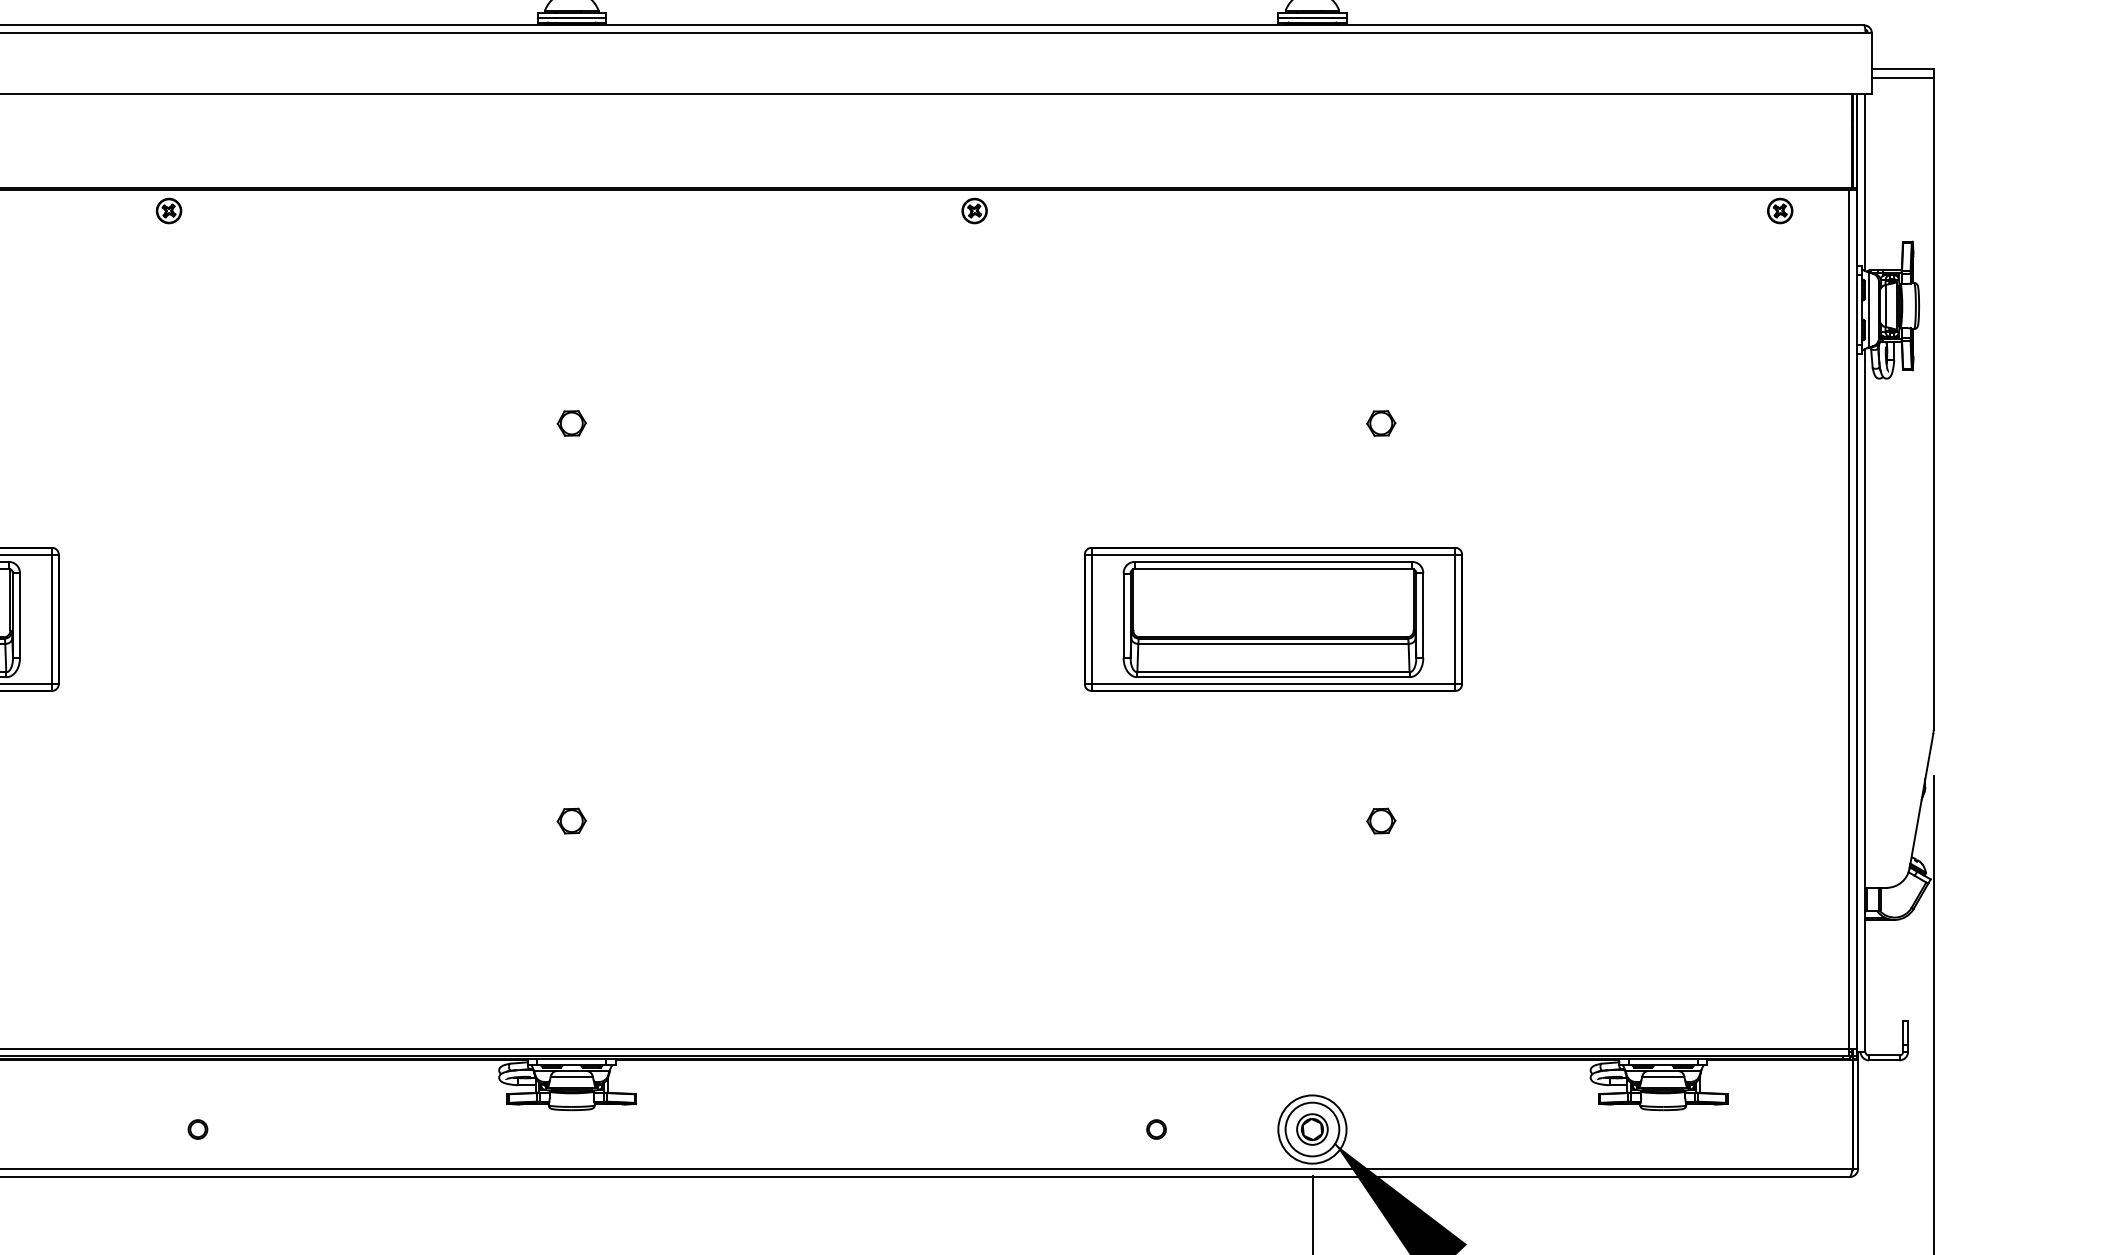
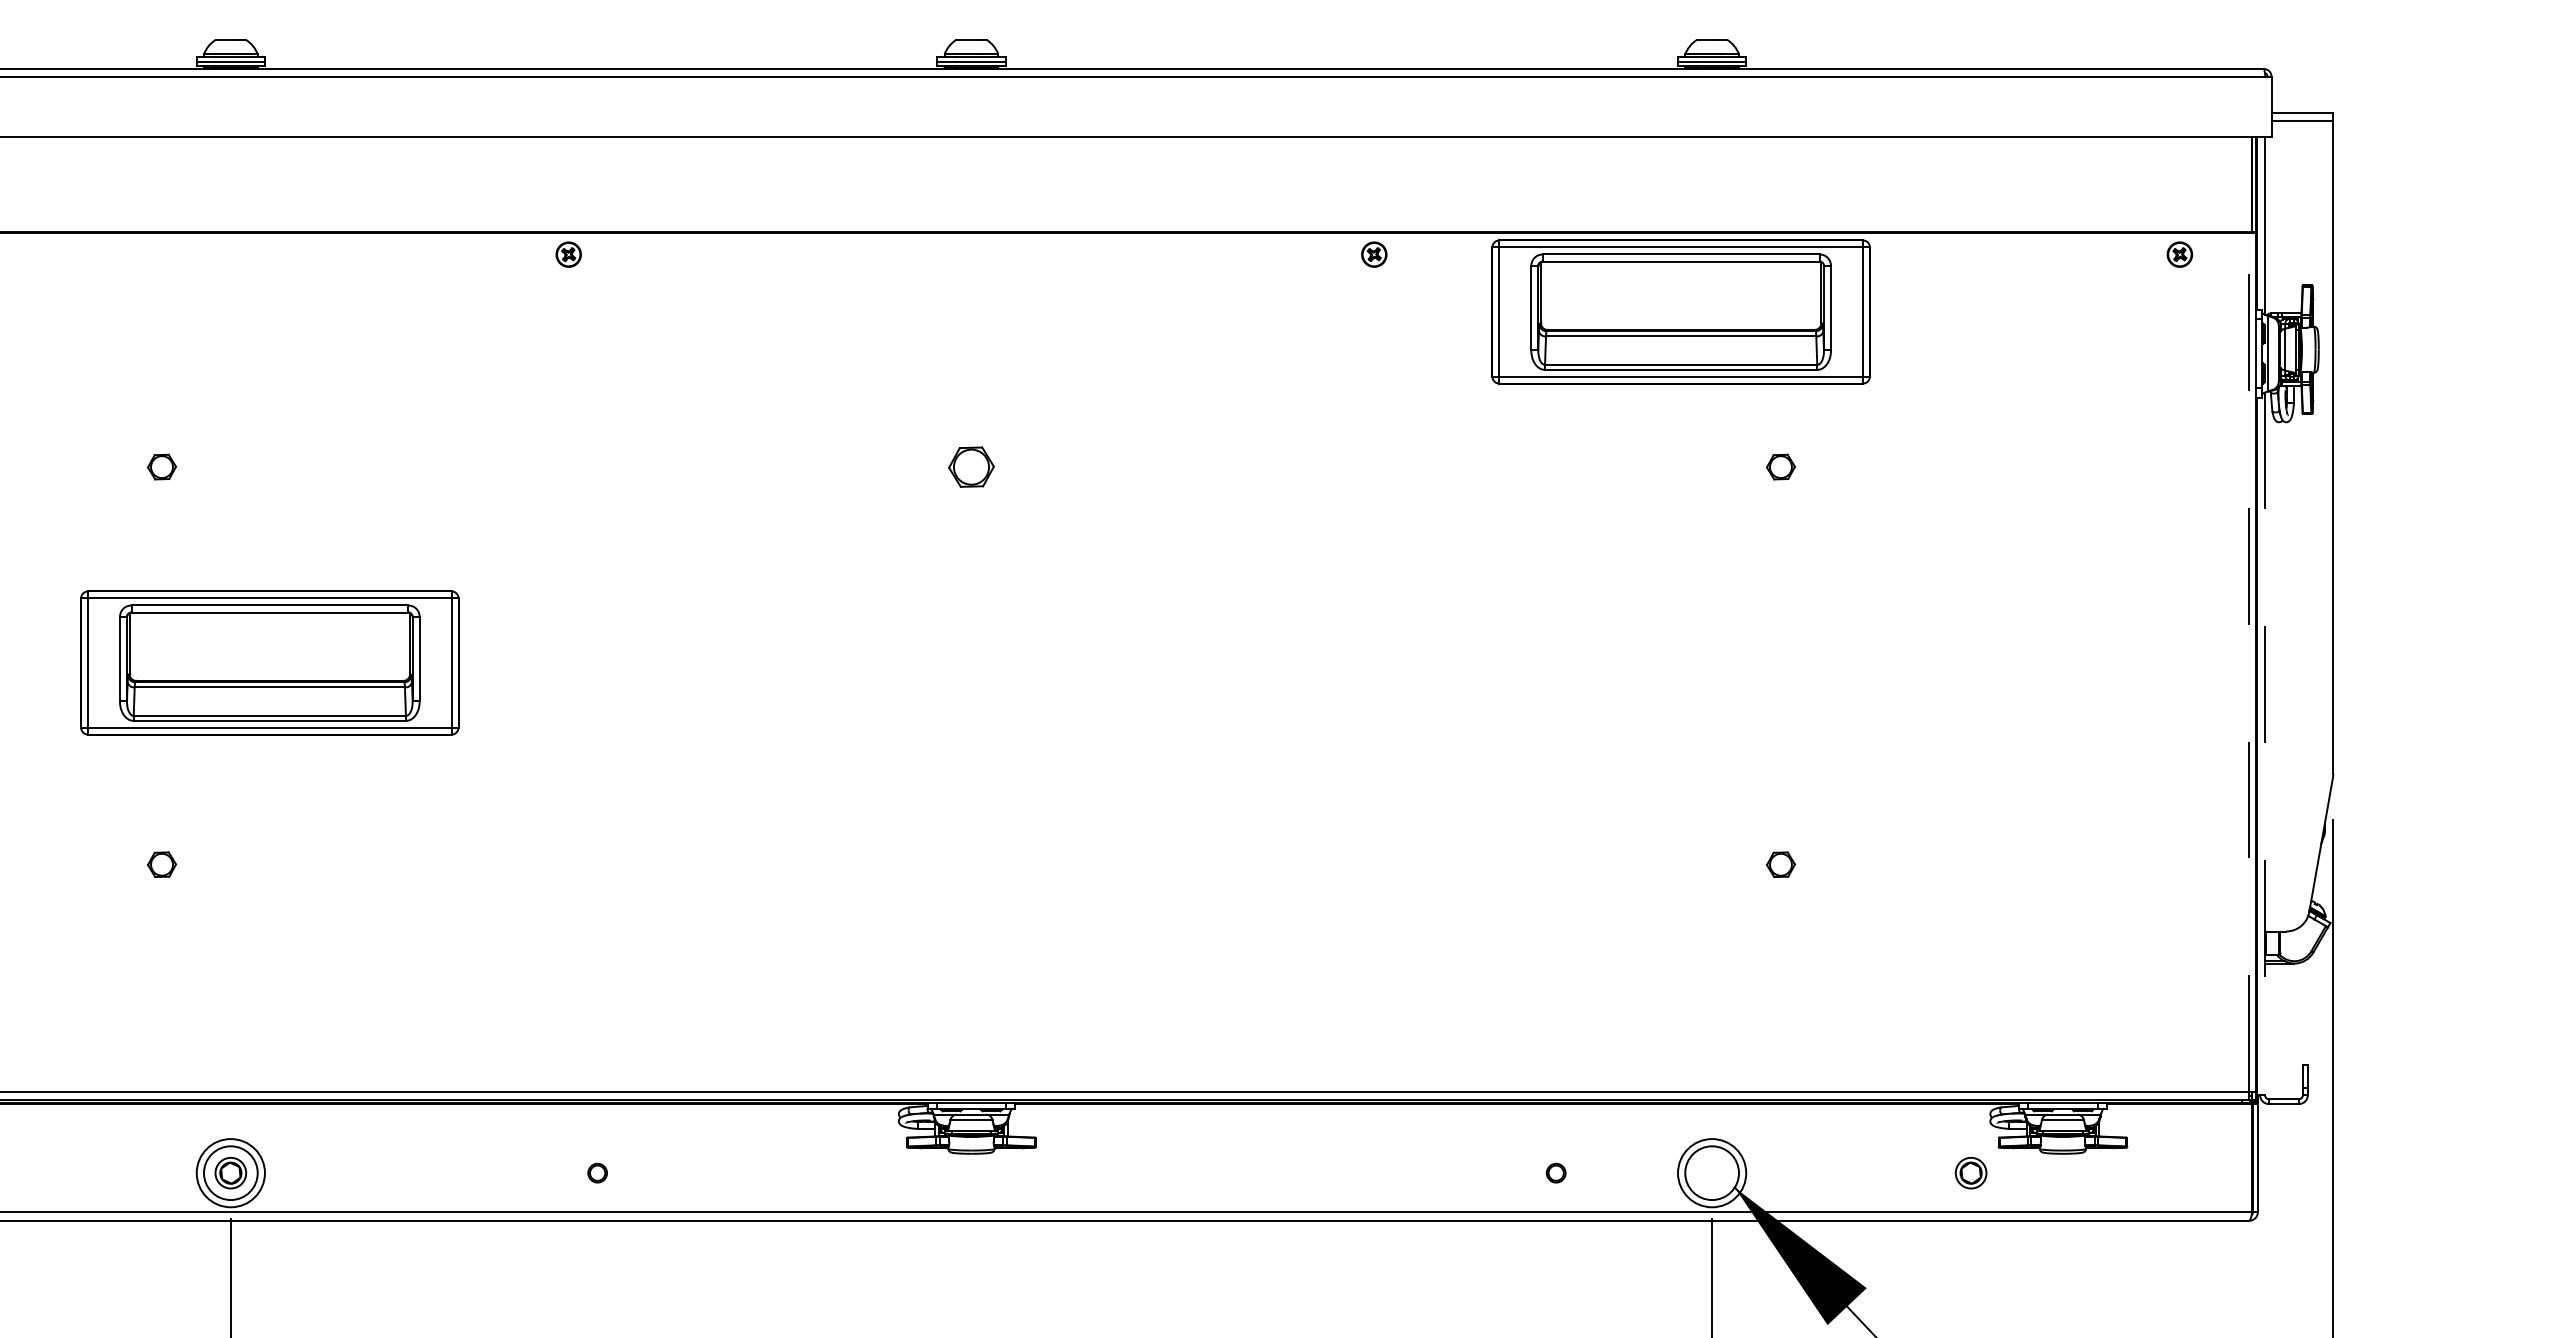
part: (571, 422) -> (971, 466), size x1.6
part: (1272, 618) -> (1680, 311), moved
line: (1848, 618) -> (2248, 662), solid -> dashed
line: (1865, 700) -> (2265, 744), solid -> dashed
part: (571, 820) -> (971, 864), removed
part: (1311, 1129) -> (1970, 1173), moved

